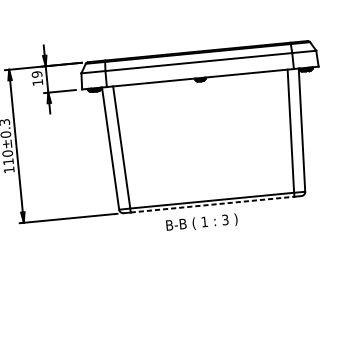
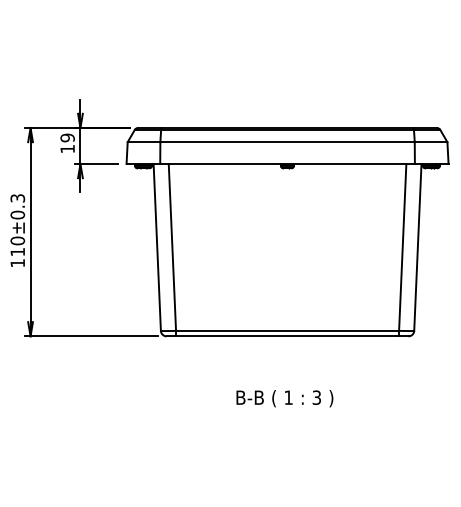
line: (212, 204) -> (287, 336), dashed -> solid
text: (201, 222) -> (284, 398), moved

